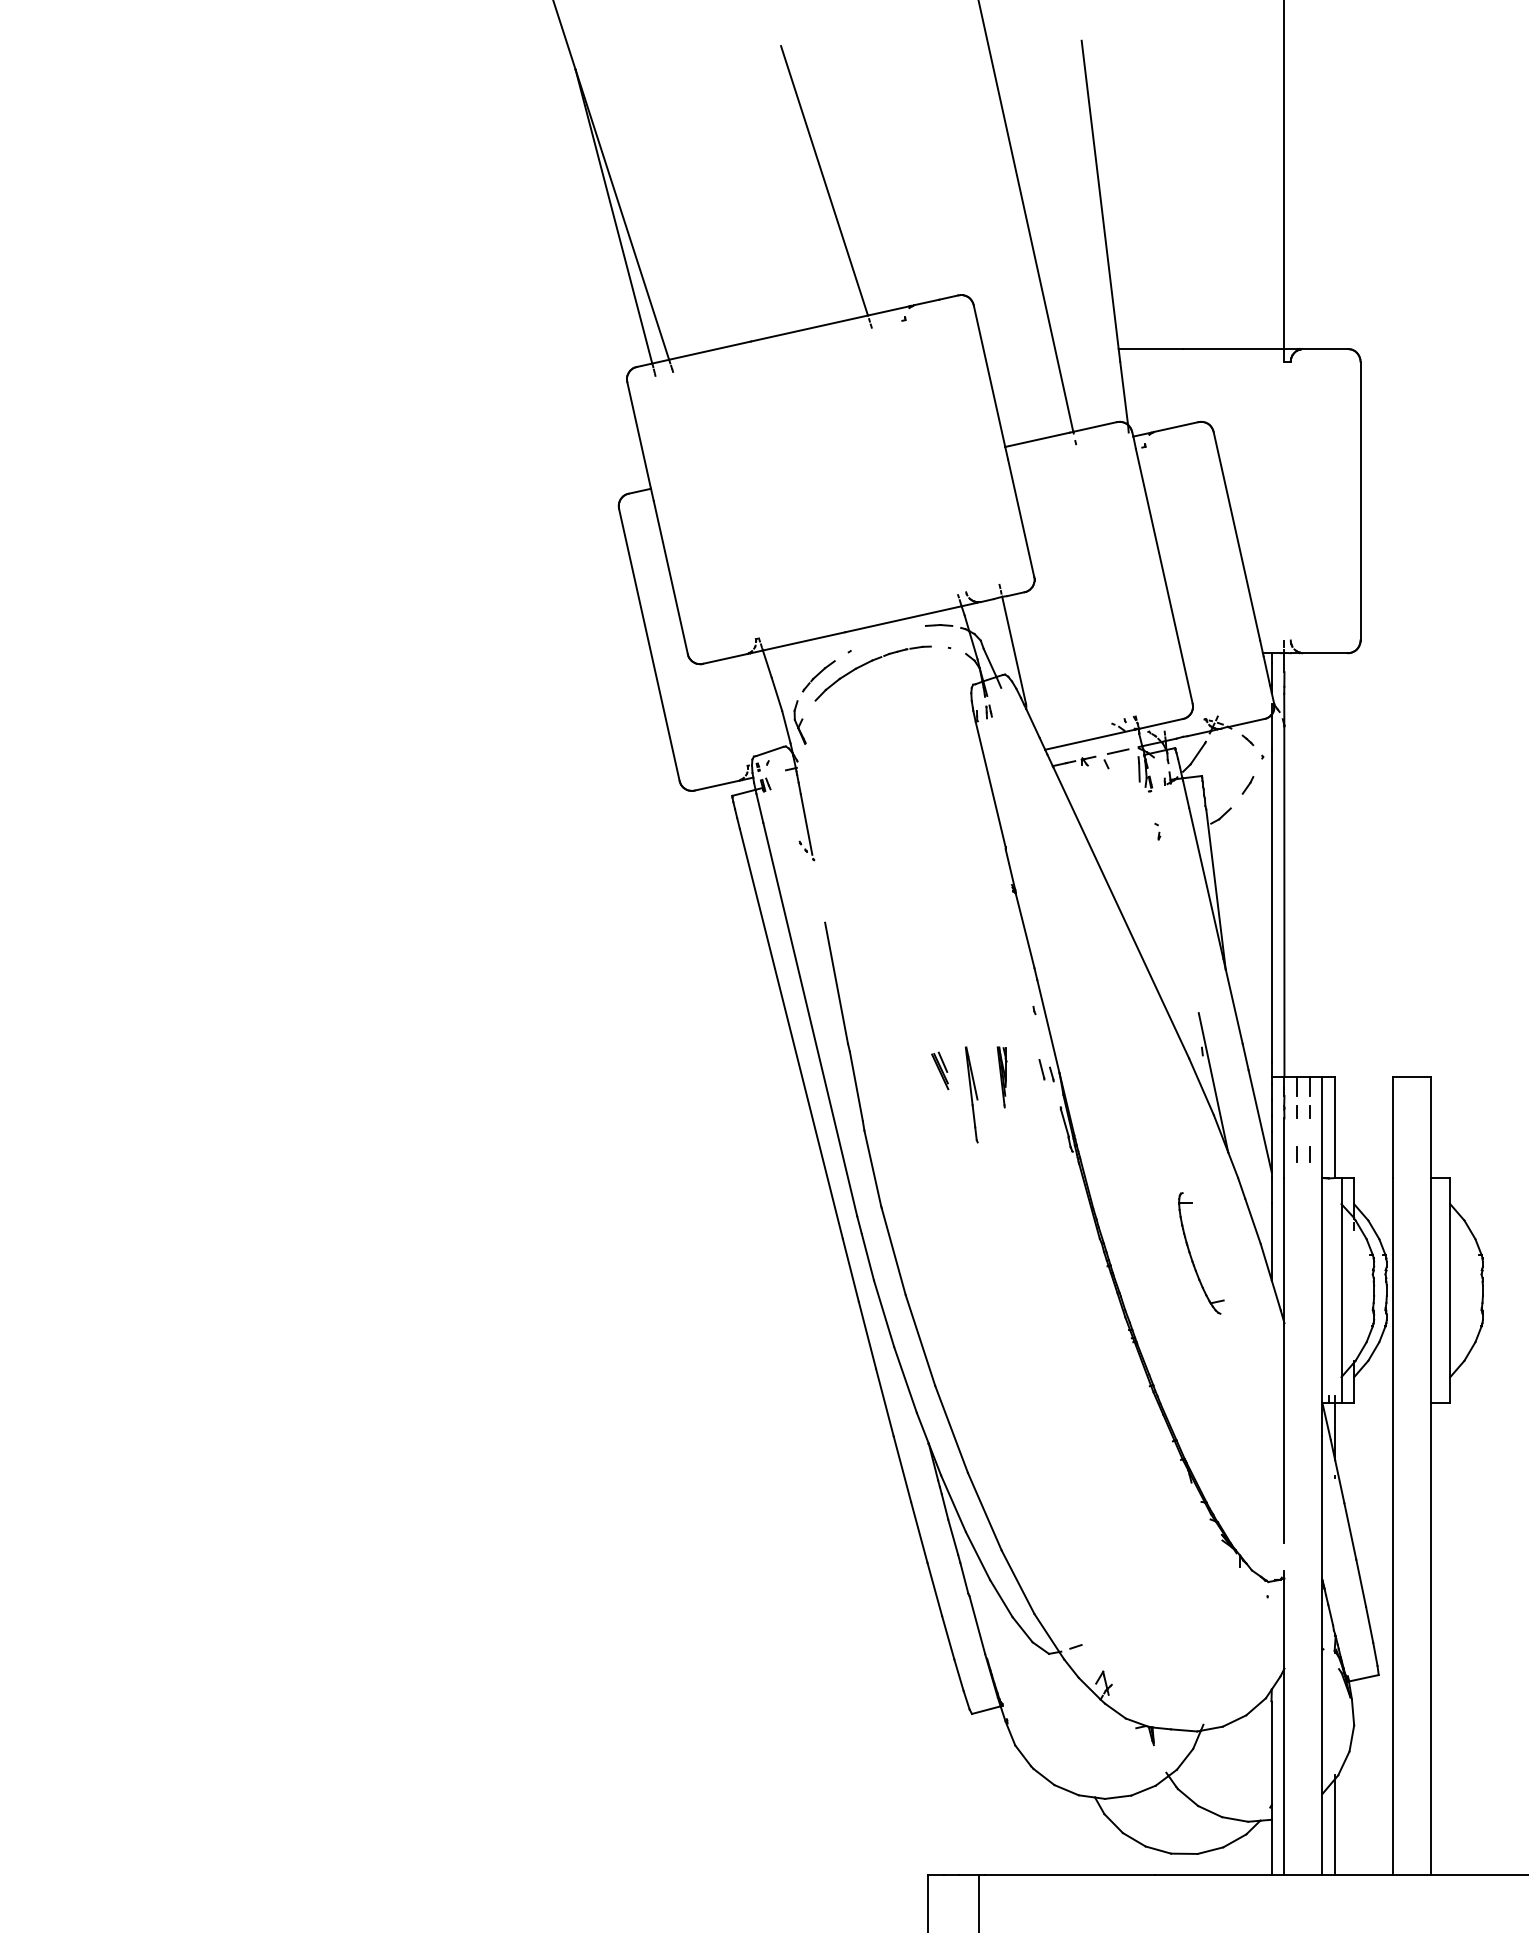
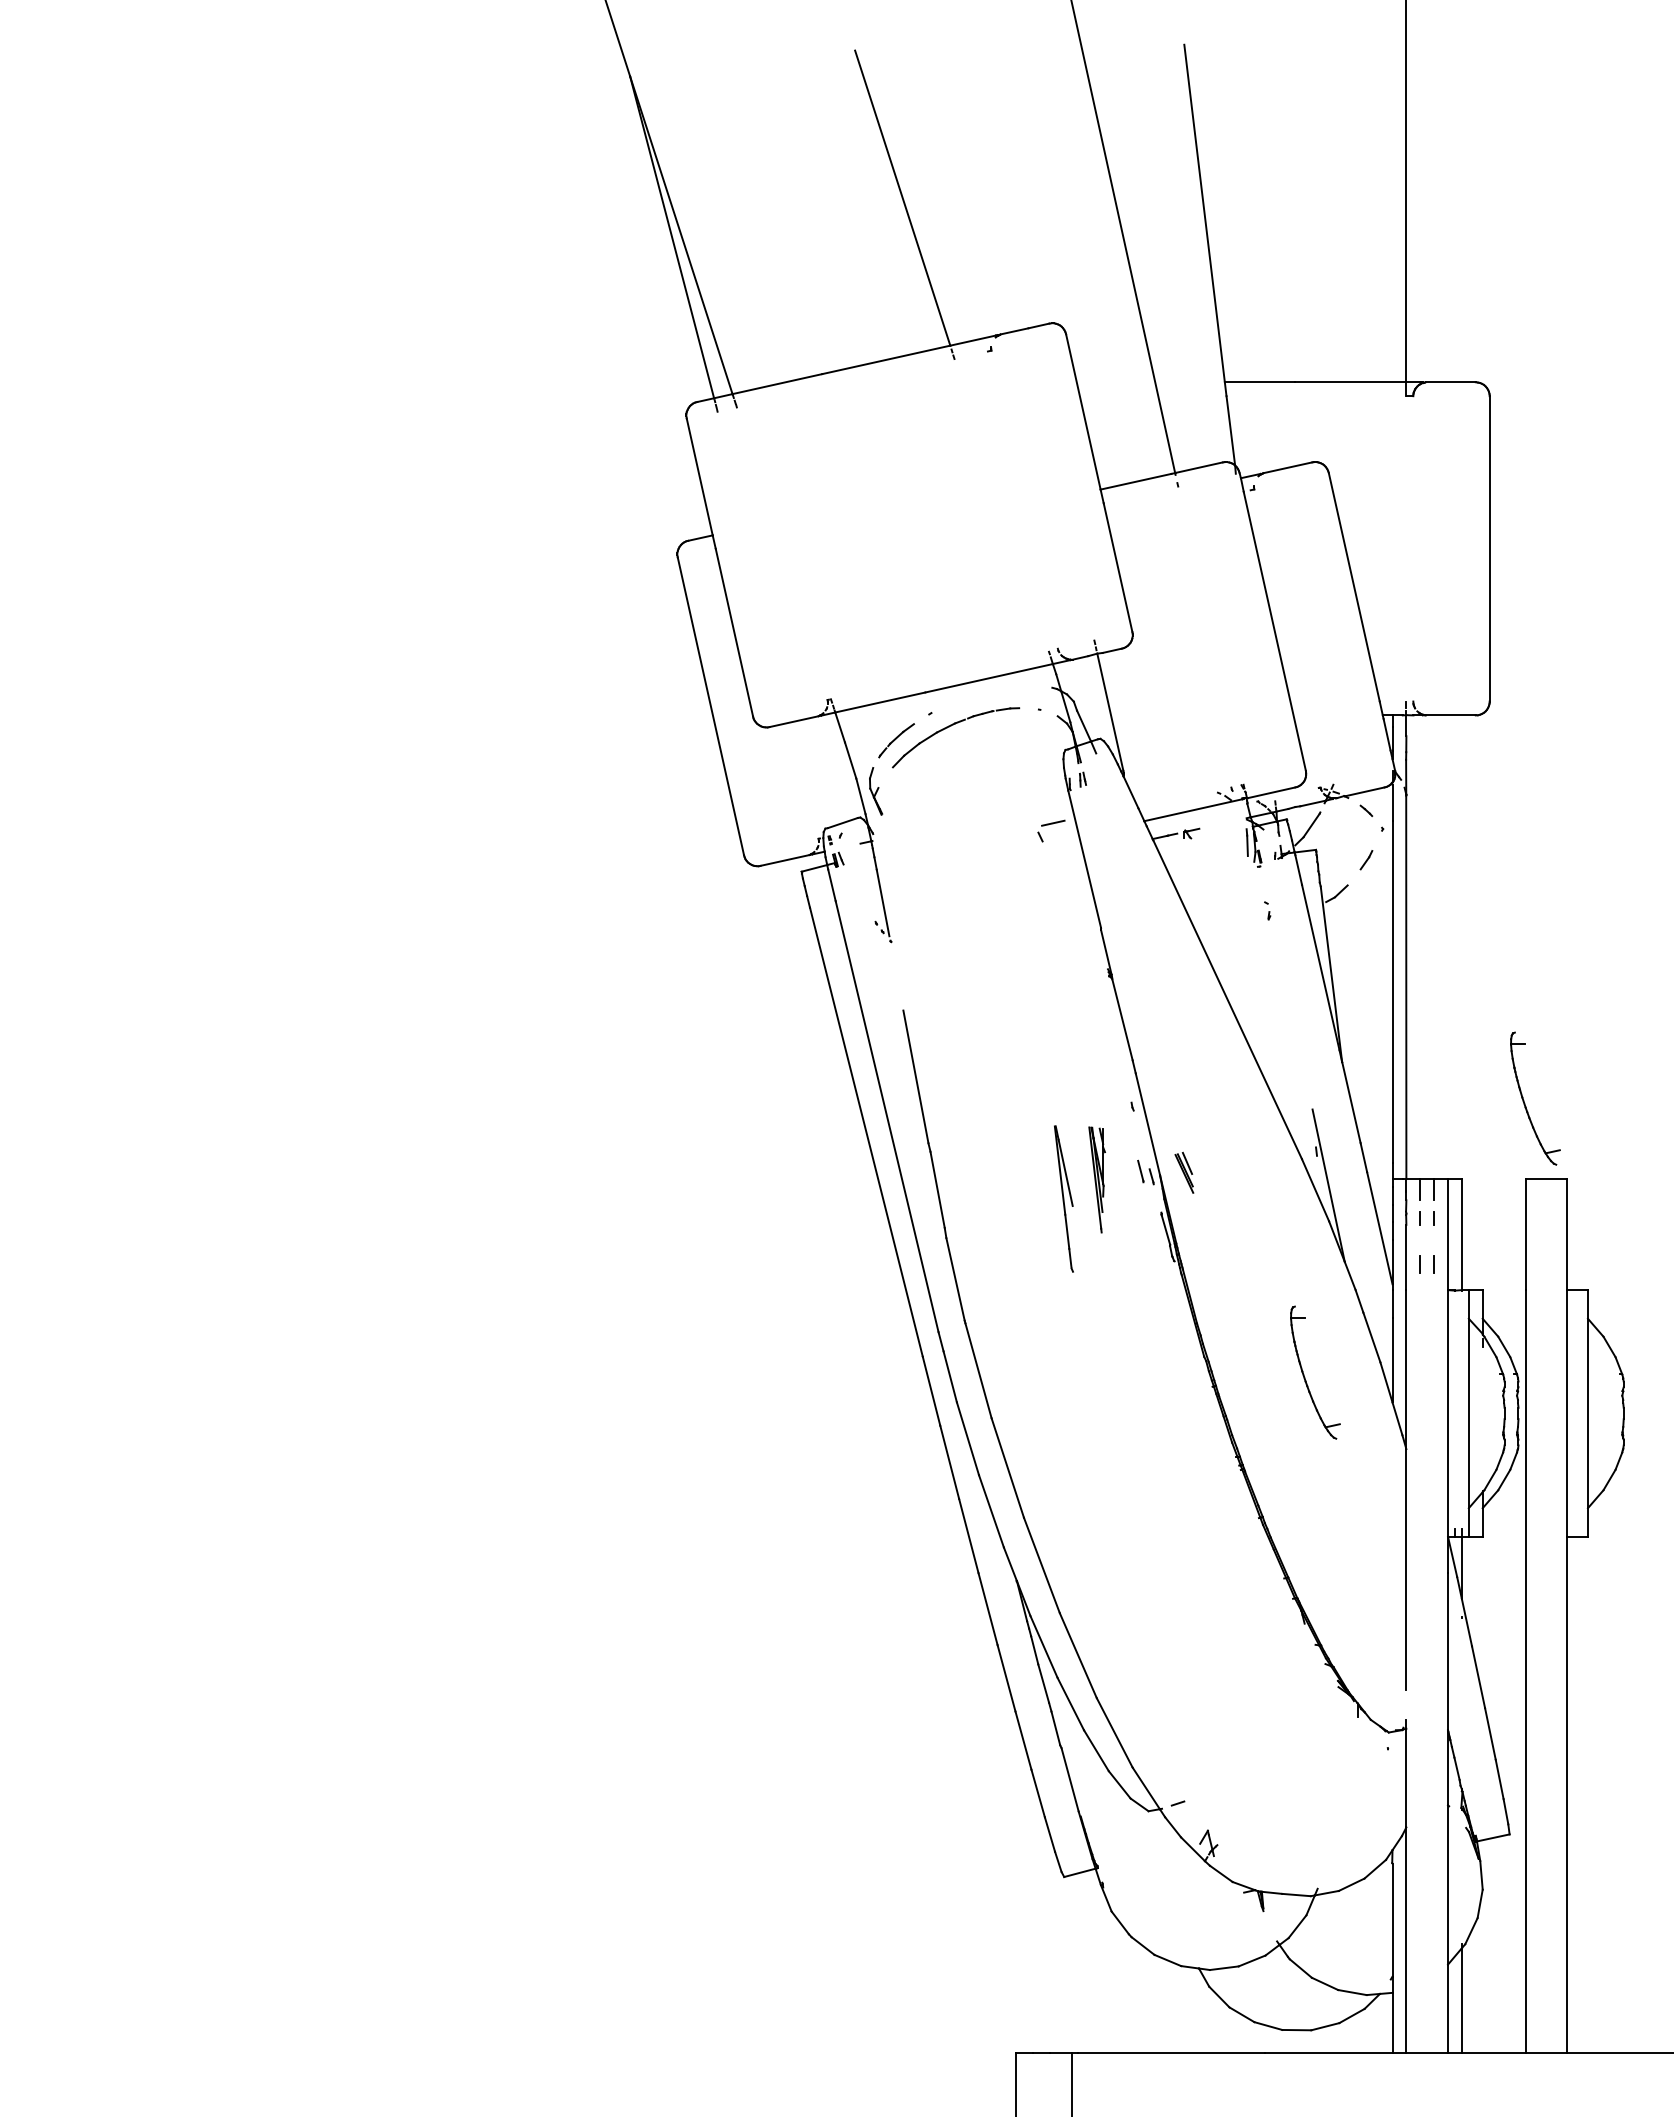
line: (938, 624) -> (1027, 684), removed
part: (1116, 758) -> (1051, 830), moved
part: (1392, 1004) -> (1524, 1100), added
part: (940, 1070) -> (1184, 1172), moved
part: (1002, 1076) -> (1097, 1179), size x1.6
part: (971, 1095) -> (1063, 1199), size x1.4

